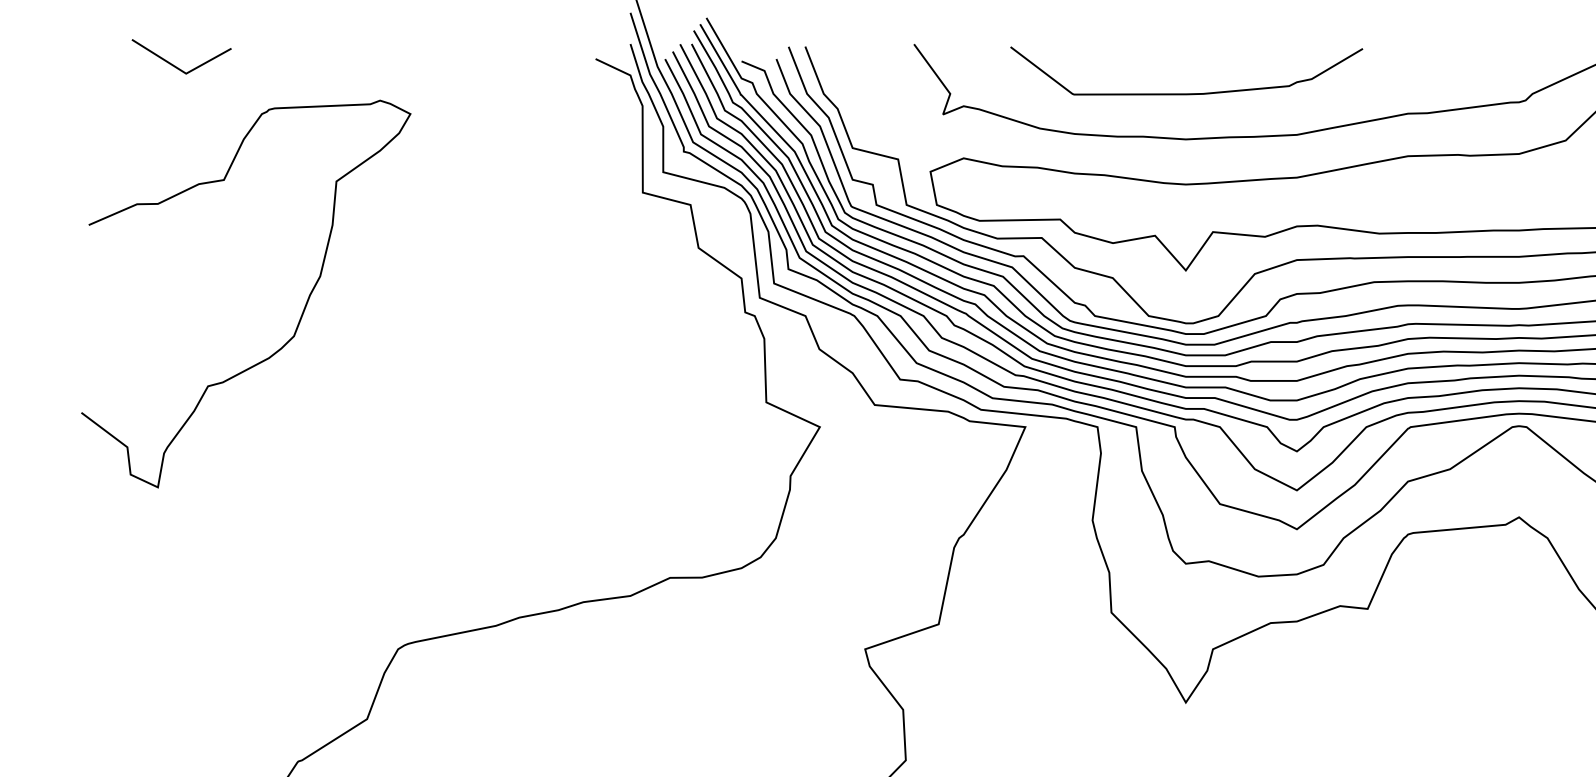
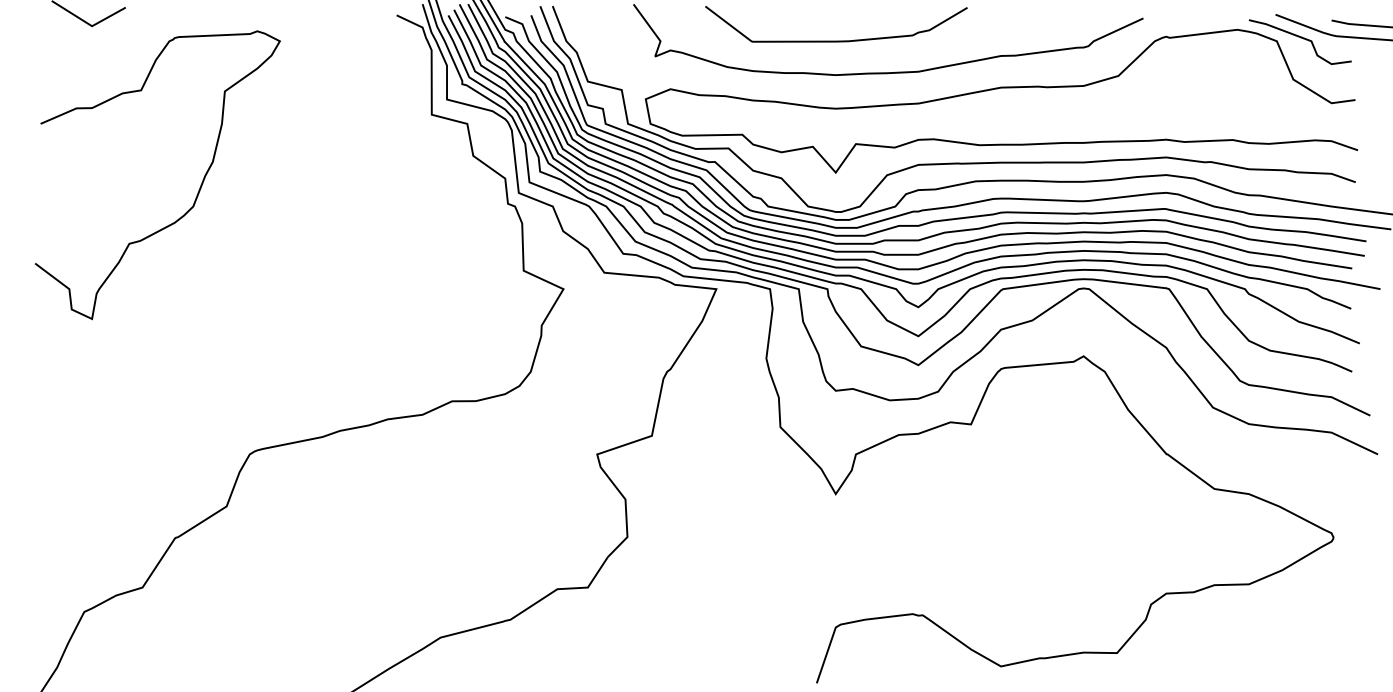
curve: (299, 317) -> (197, 192), moved

